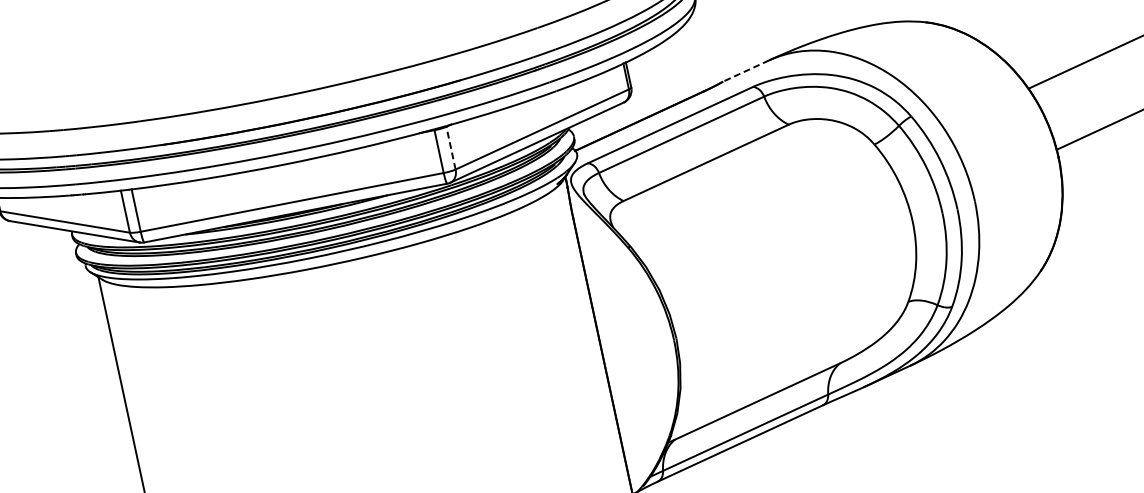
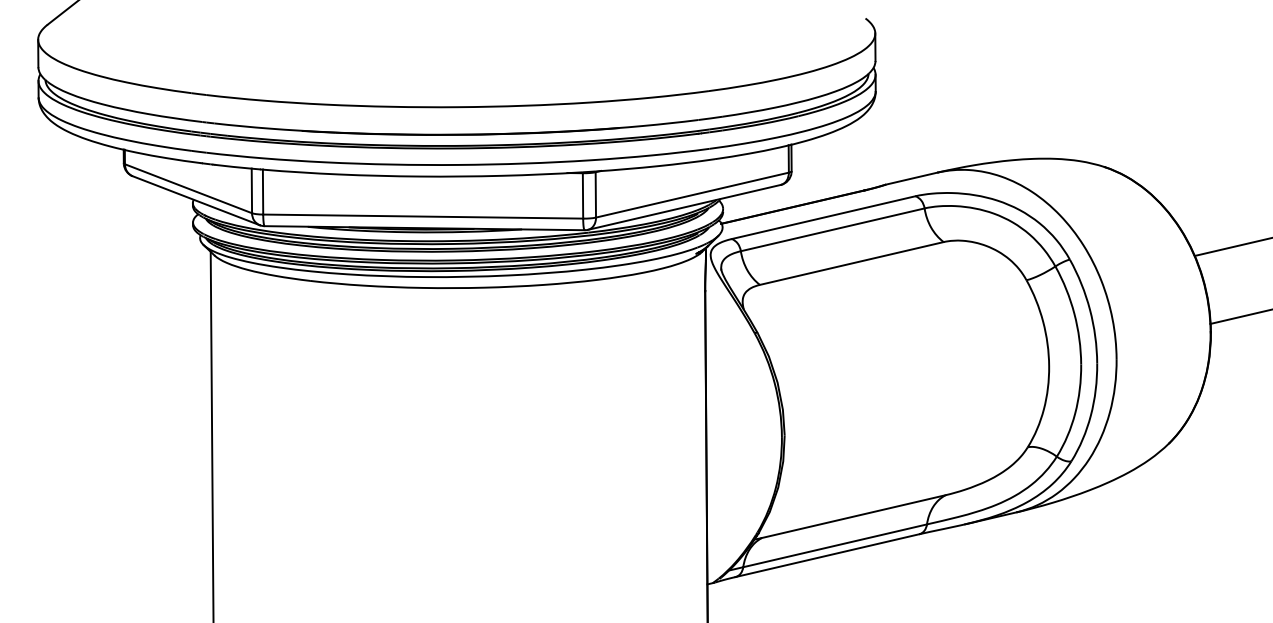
line: (745, 70) -> (911, 178), dashed -> solid
line: (450, 147) -> (595, 194), dashed -> solid

